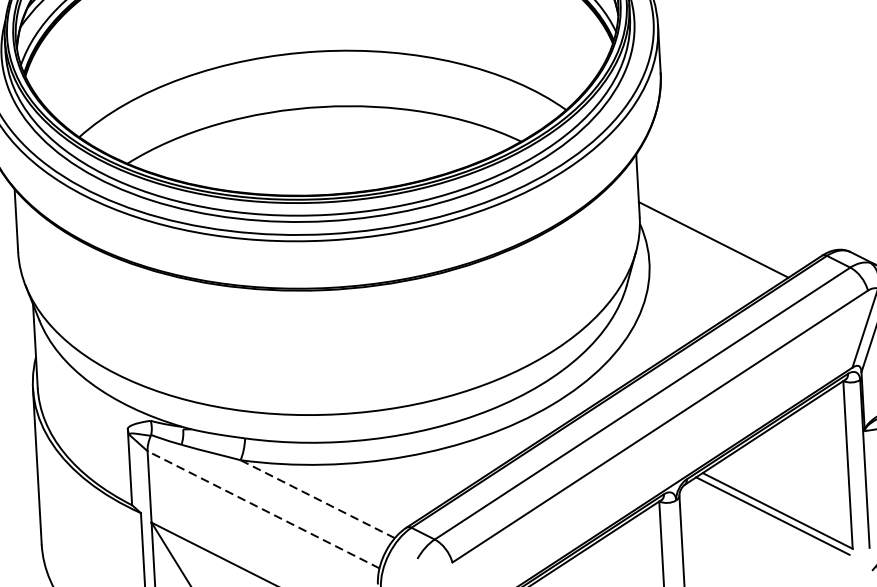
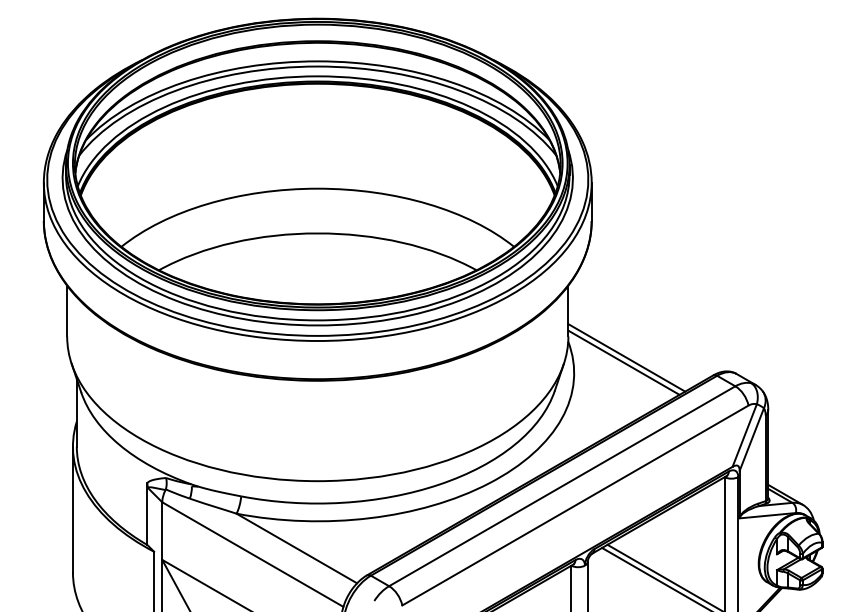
line: (709, 245) -> (623, 362), added
line: (317, 499) -> (296, 548), dashed -> solid
line: (263, 509) -> (252, 554), dashed -> solid

